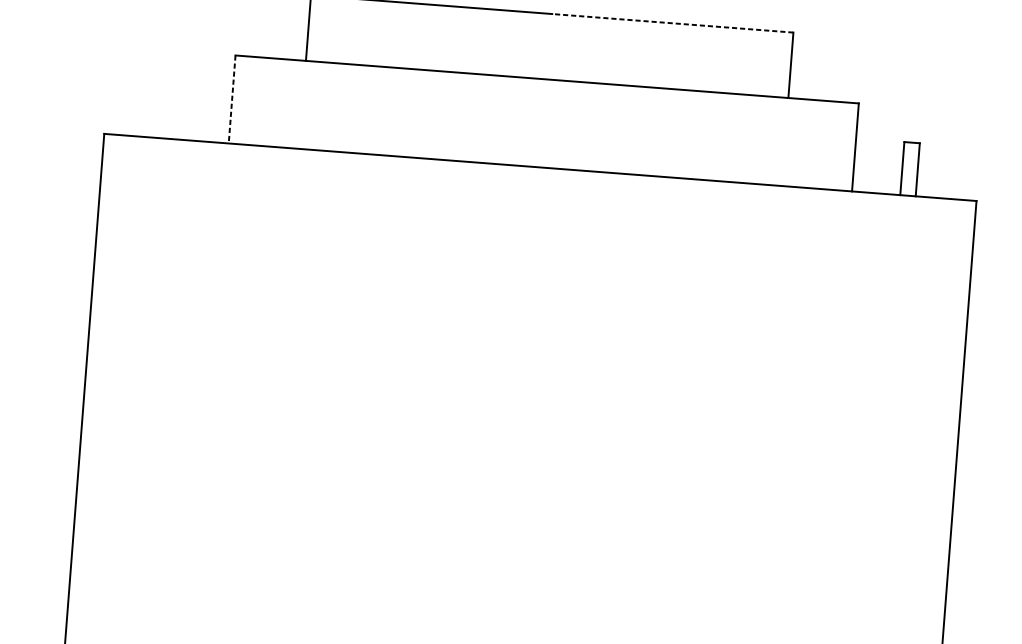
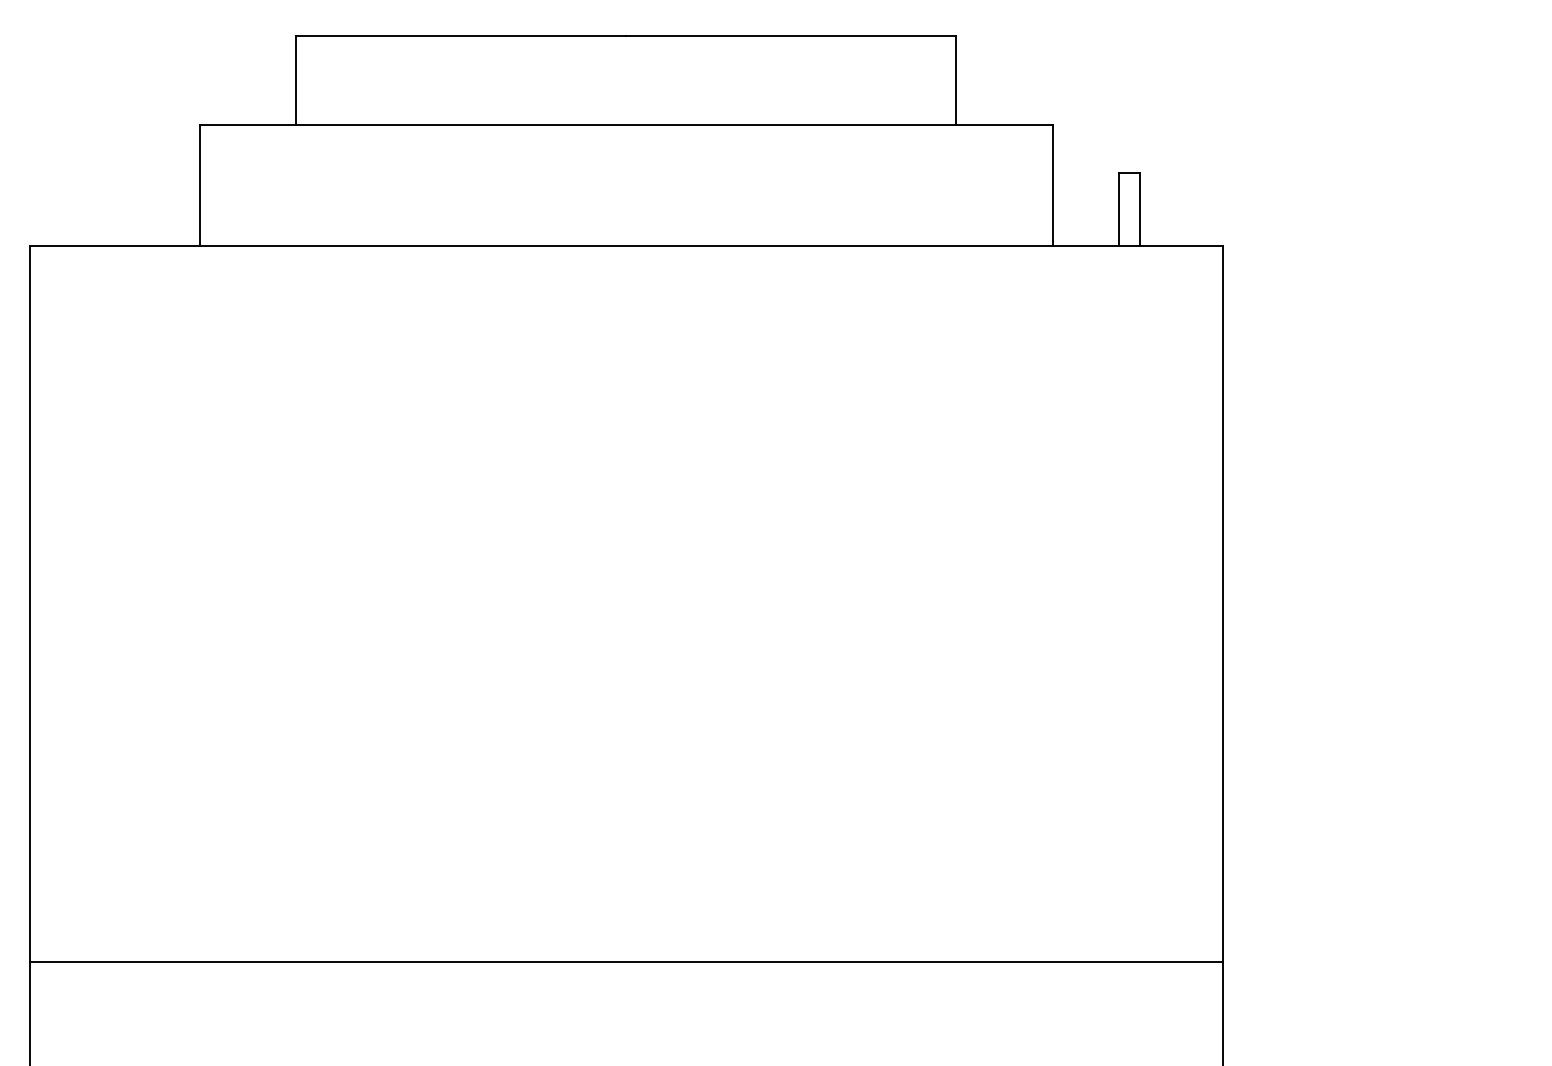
line: (673, 23) -> (791, 35), dashed -> solid
line: (232, 100) -> (200, 186), dashed -> solid

